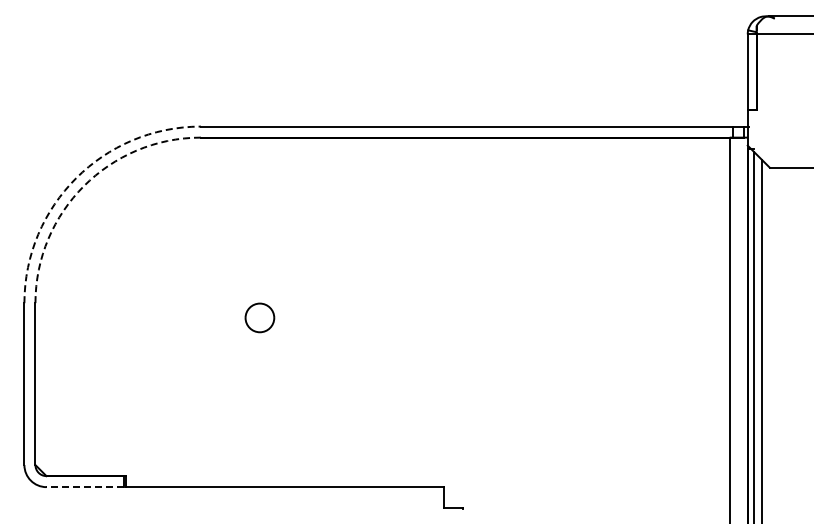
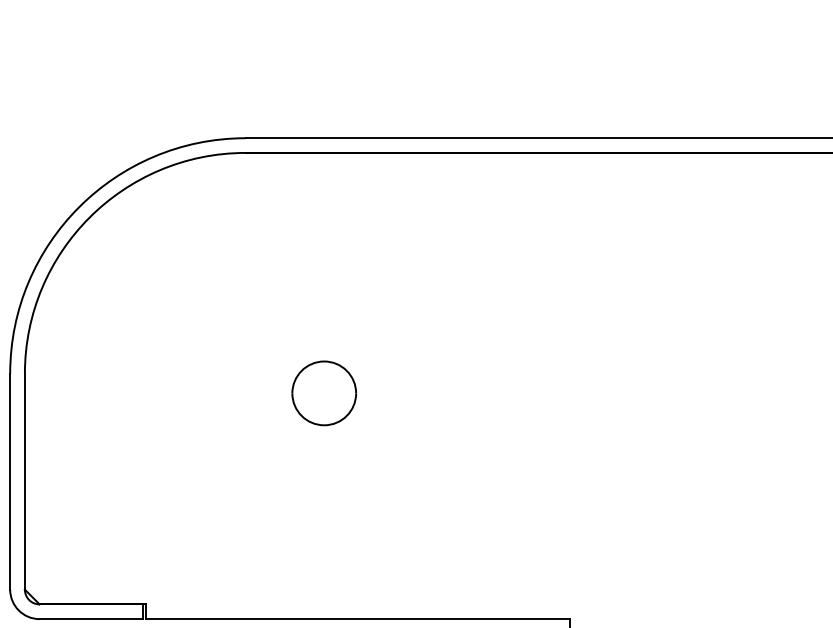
arc: (76, 178) -> (79, 207), dashed -> solid
arc: (83, 186) -> (88, 218), dashed -> solid
part: (259, 317) -> (323, 392), size x1.67
line: (85, 487) -> (91, 619), dashed -> solid

